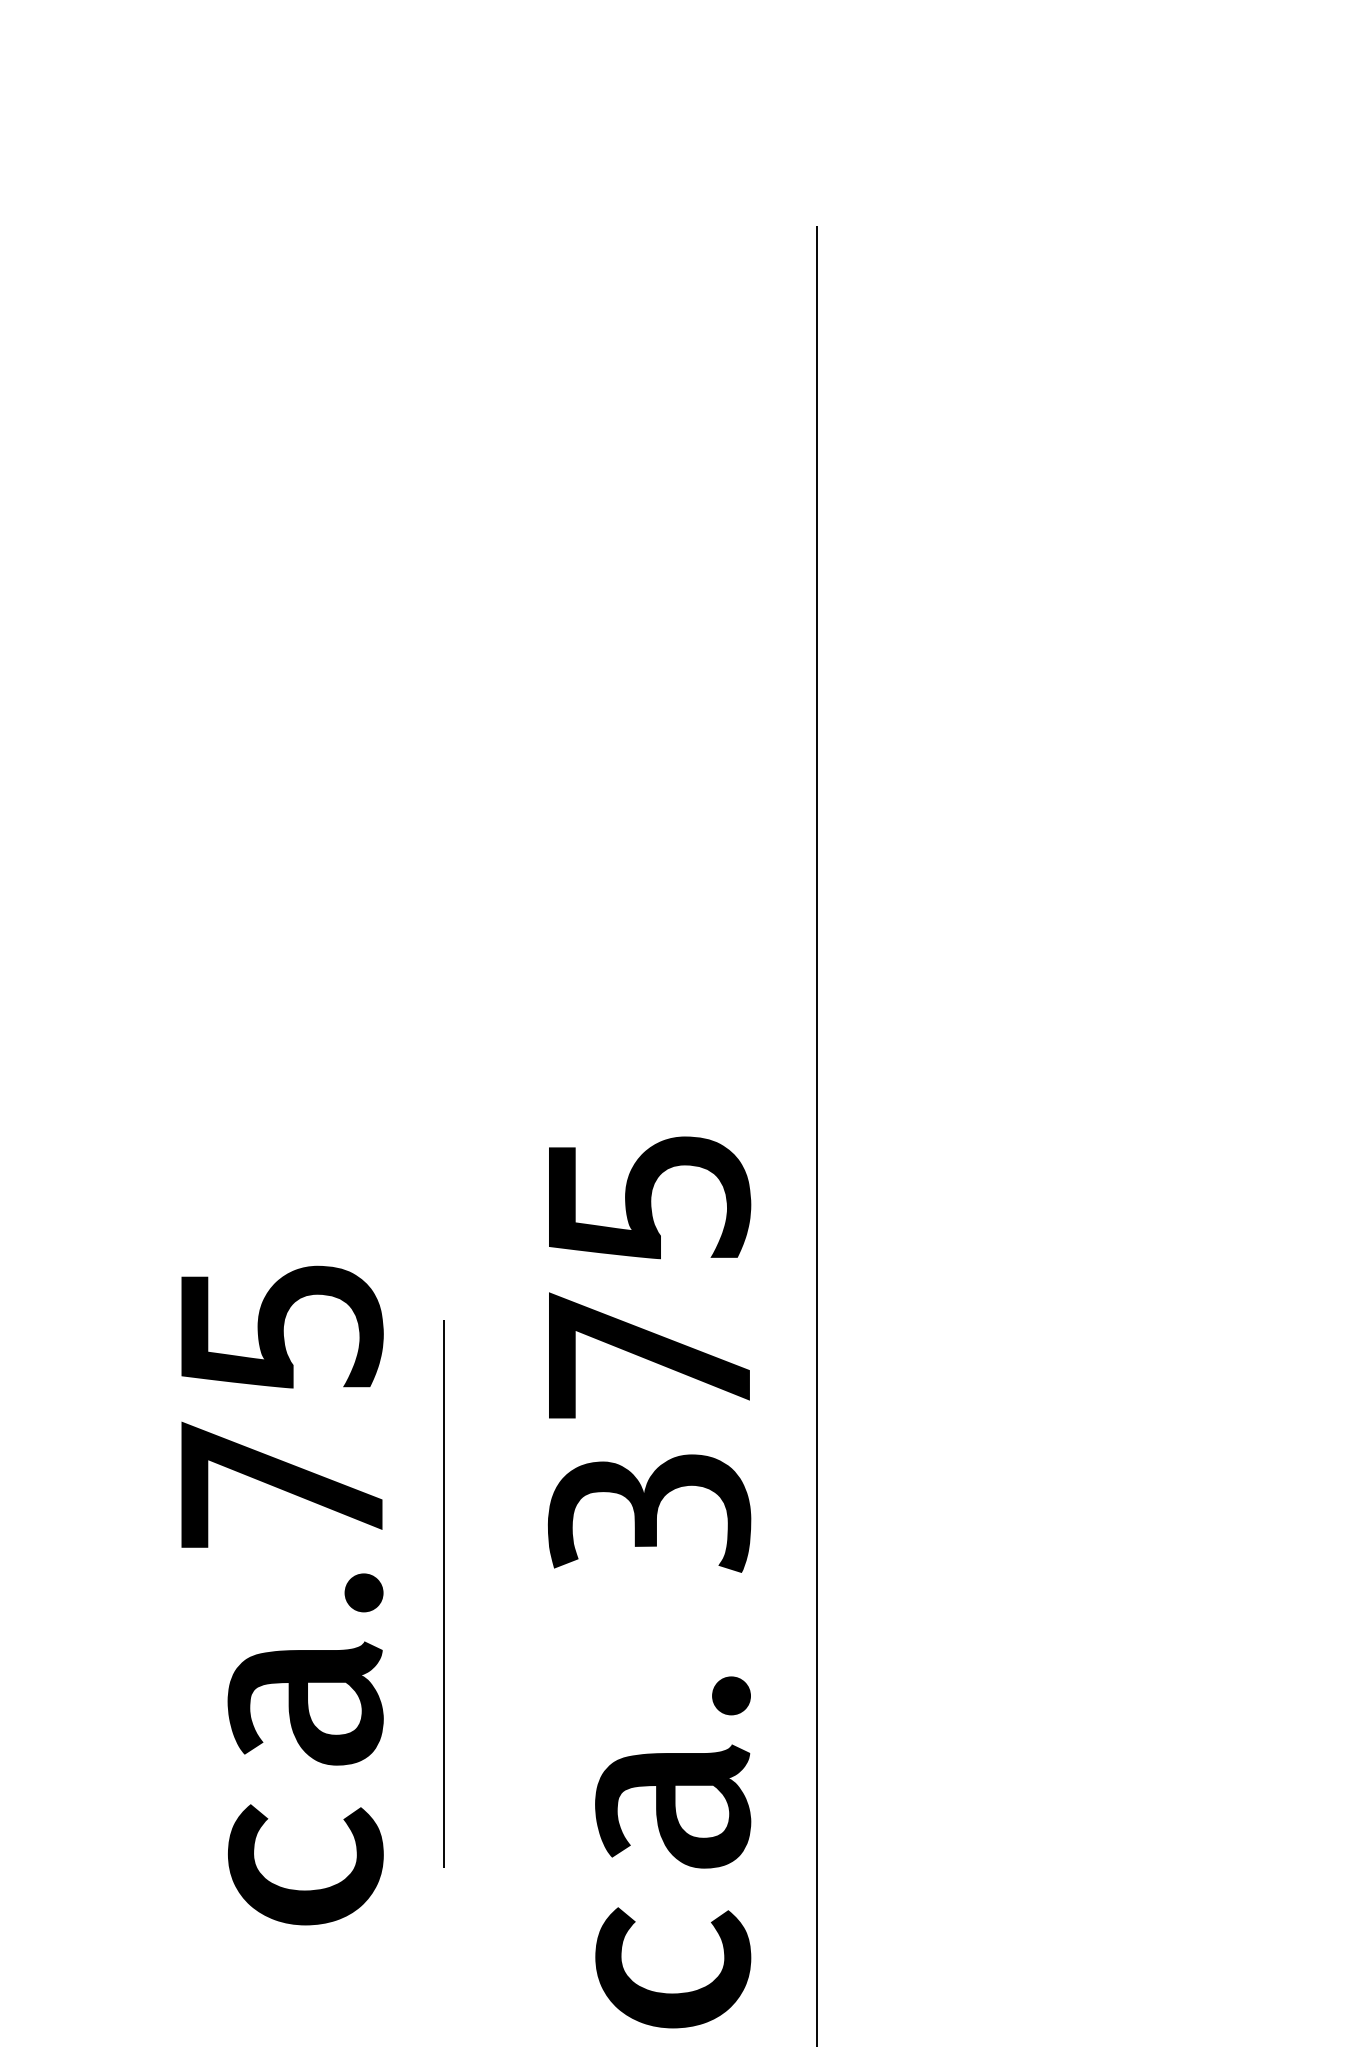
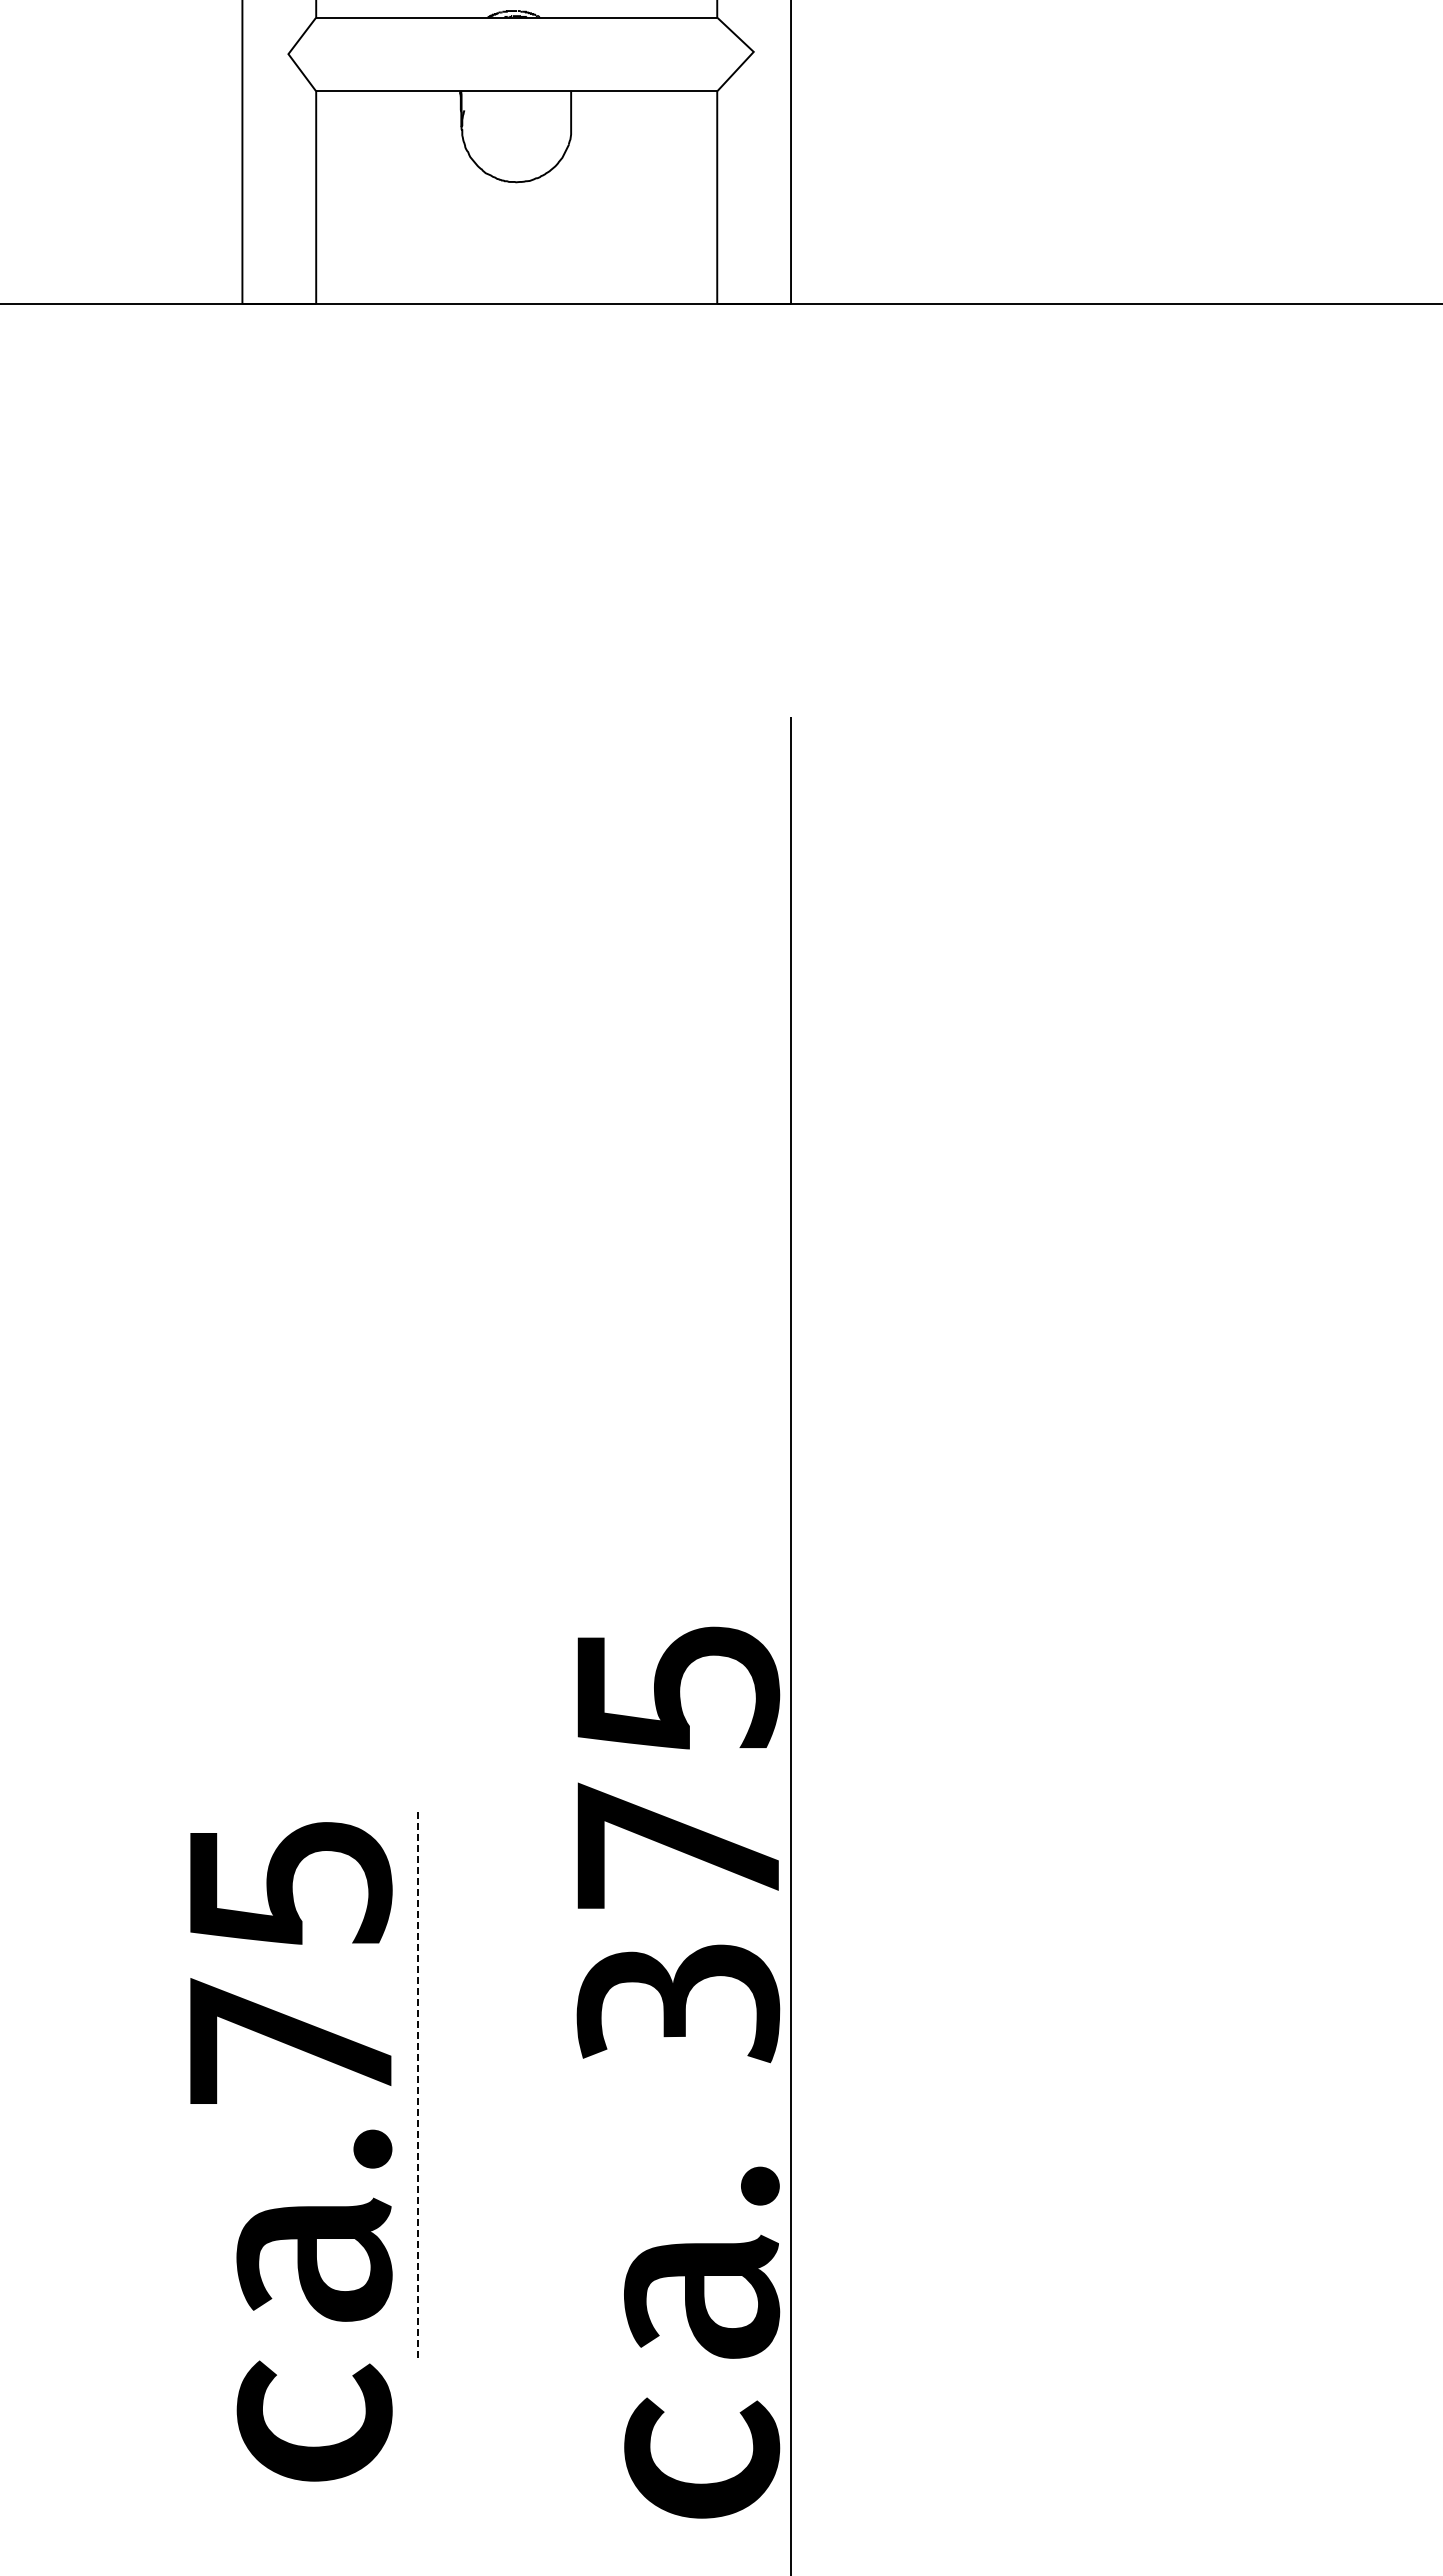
text: (649, 1582) -> (678, 2072), moved
line: (443, 1594) -> (417, 2084), solid -> dashed
text: (282, 1595) -> (291, 2151), moved

